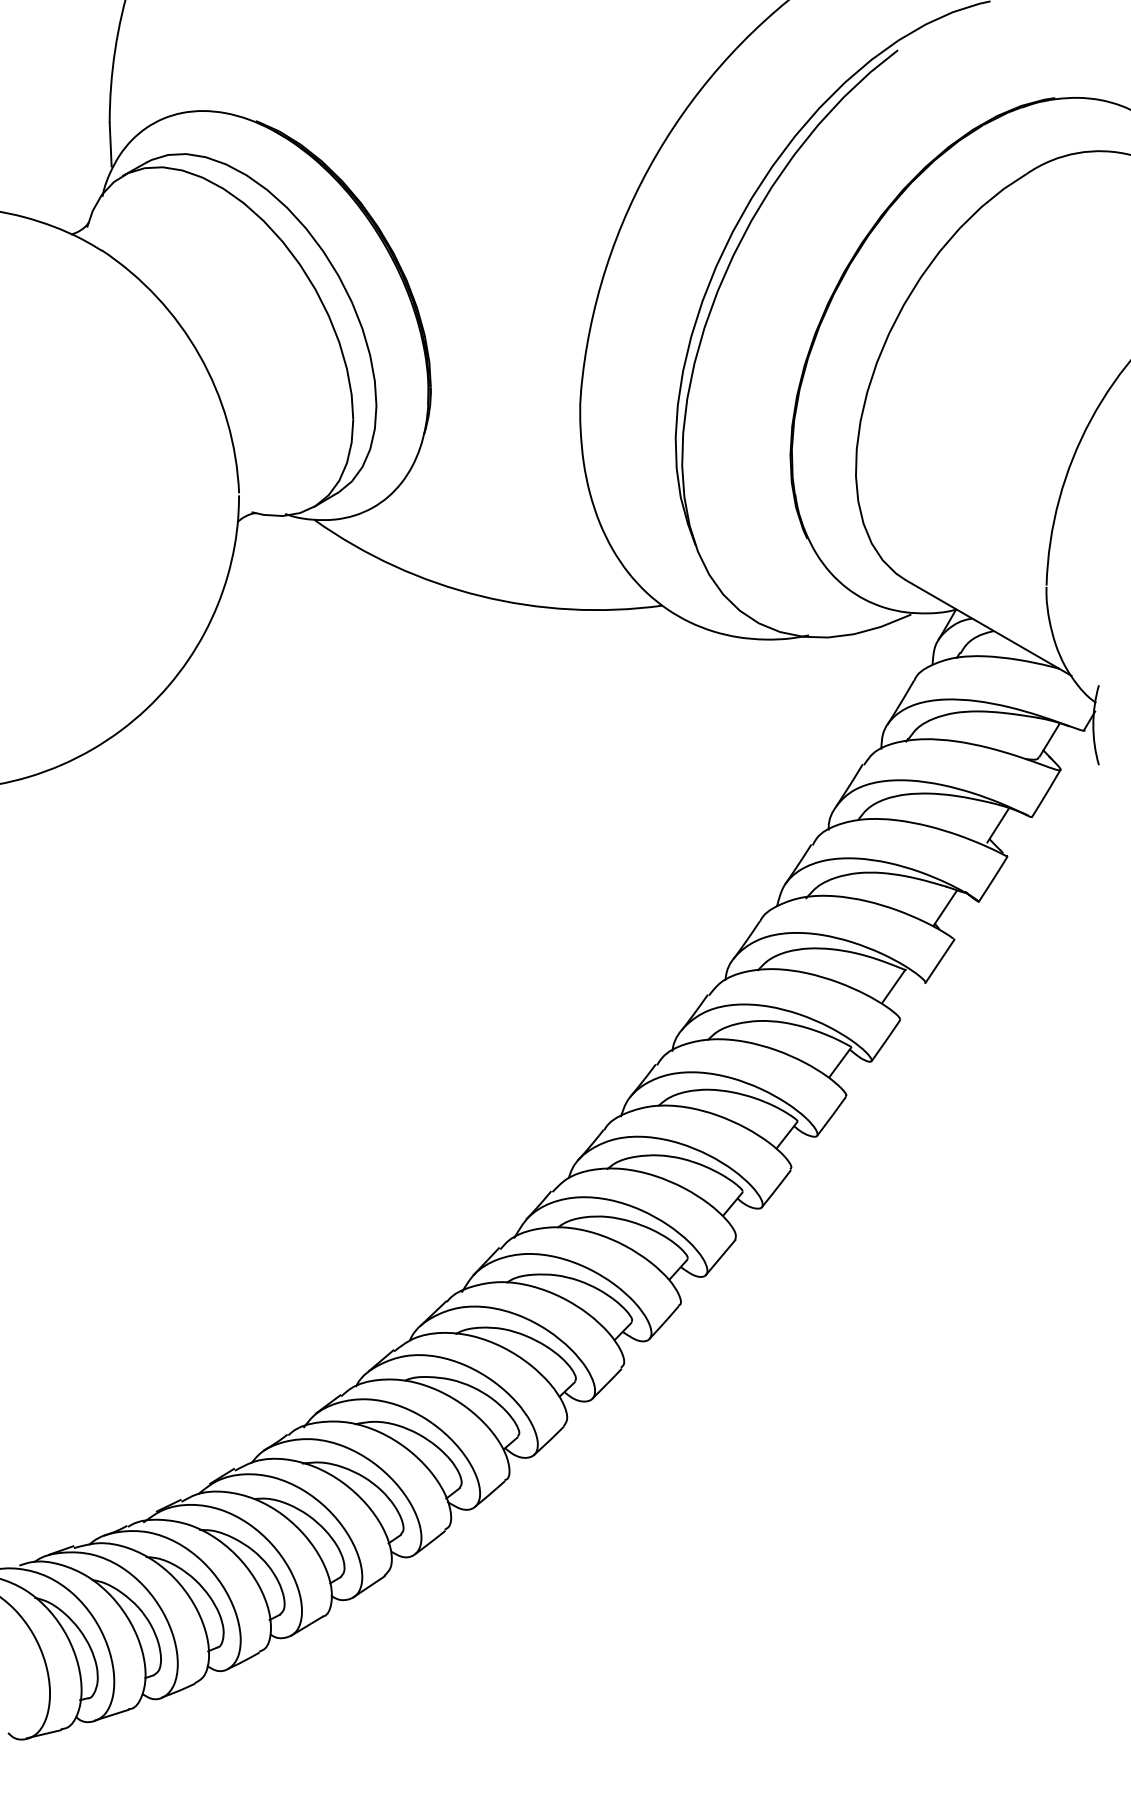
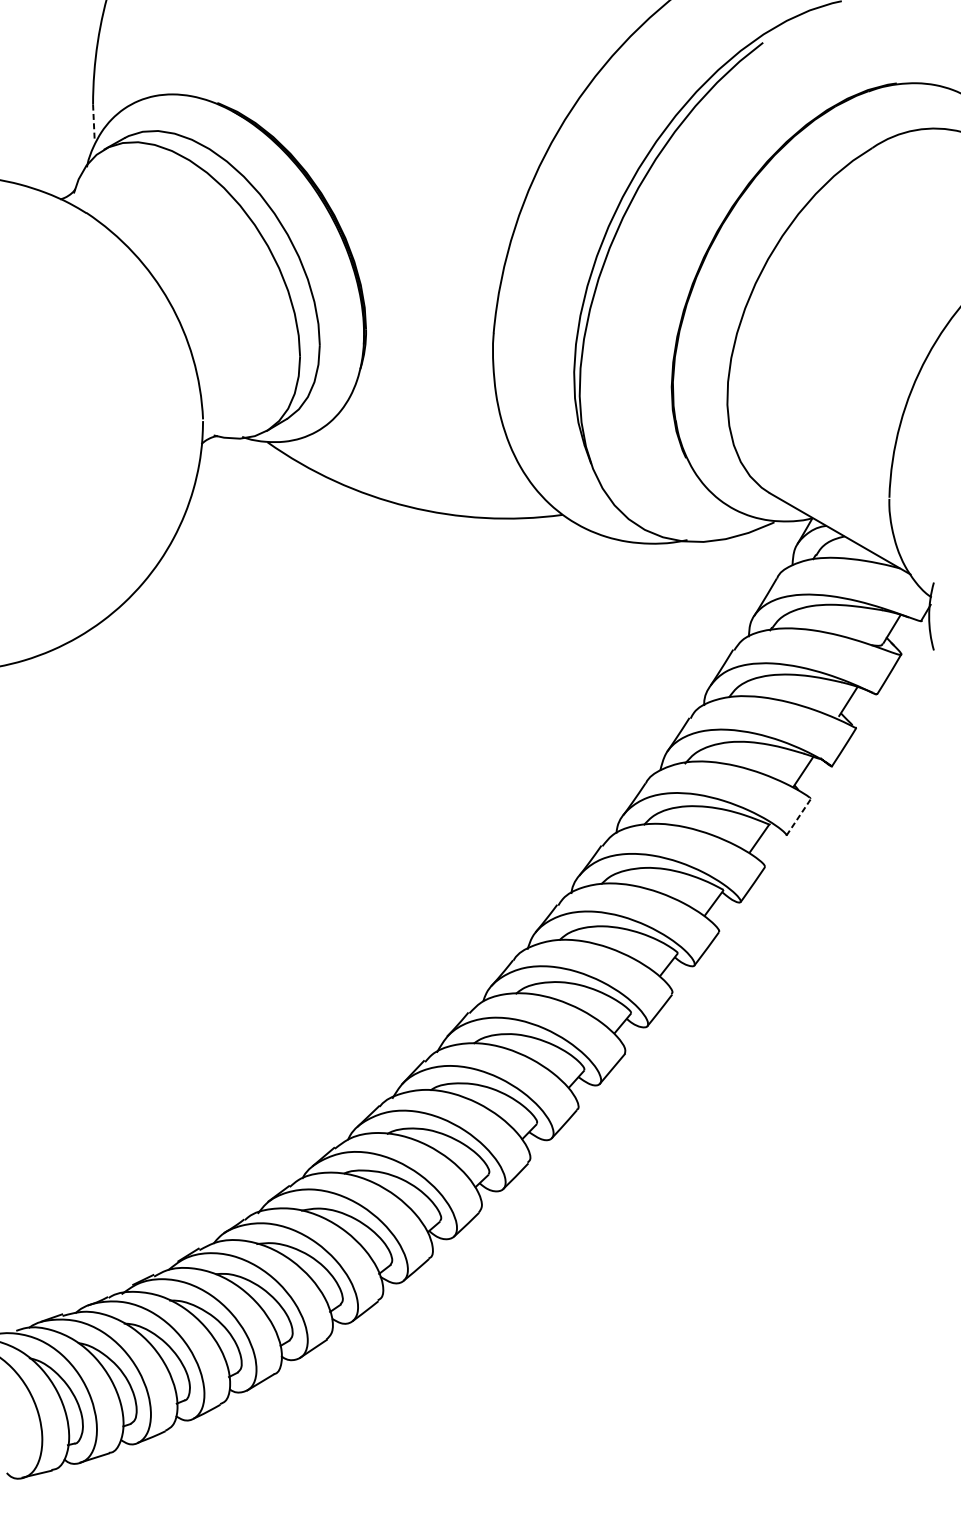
line: (110, 144) -> (93, 122), solid -> dashed
line: (939, 961) -> (798, 817), solid -> dashed

